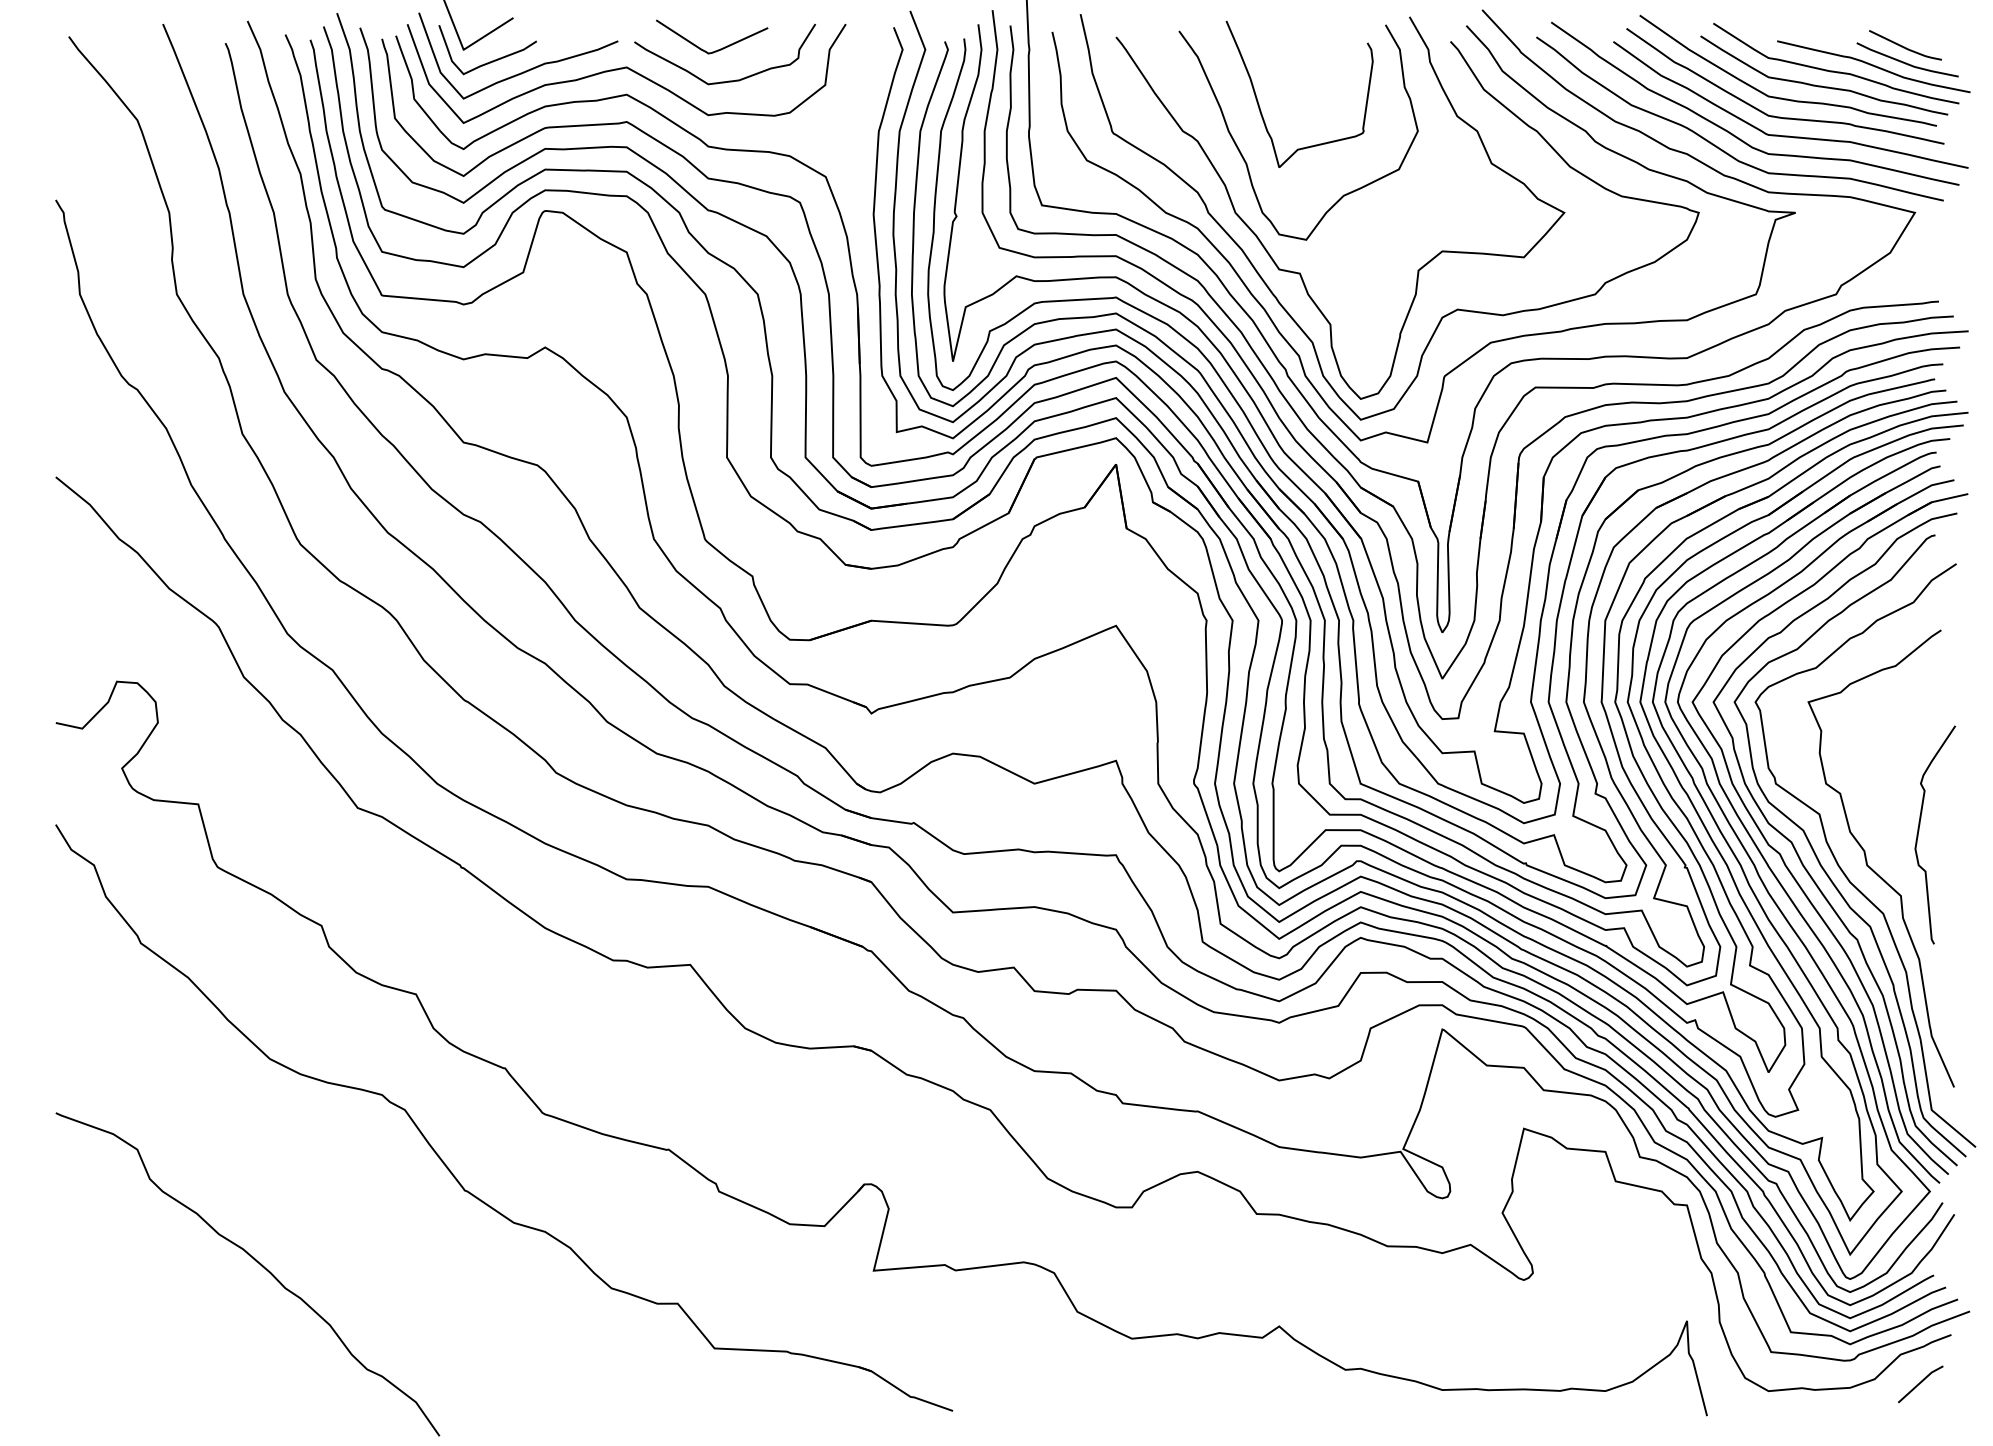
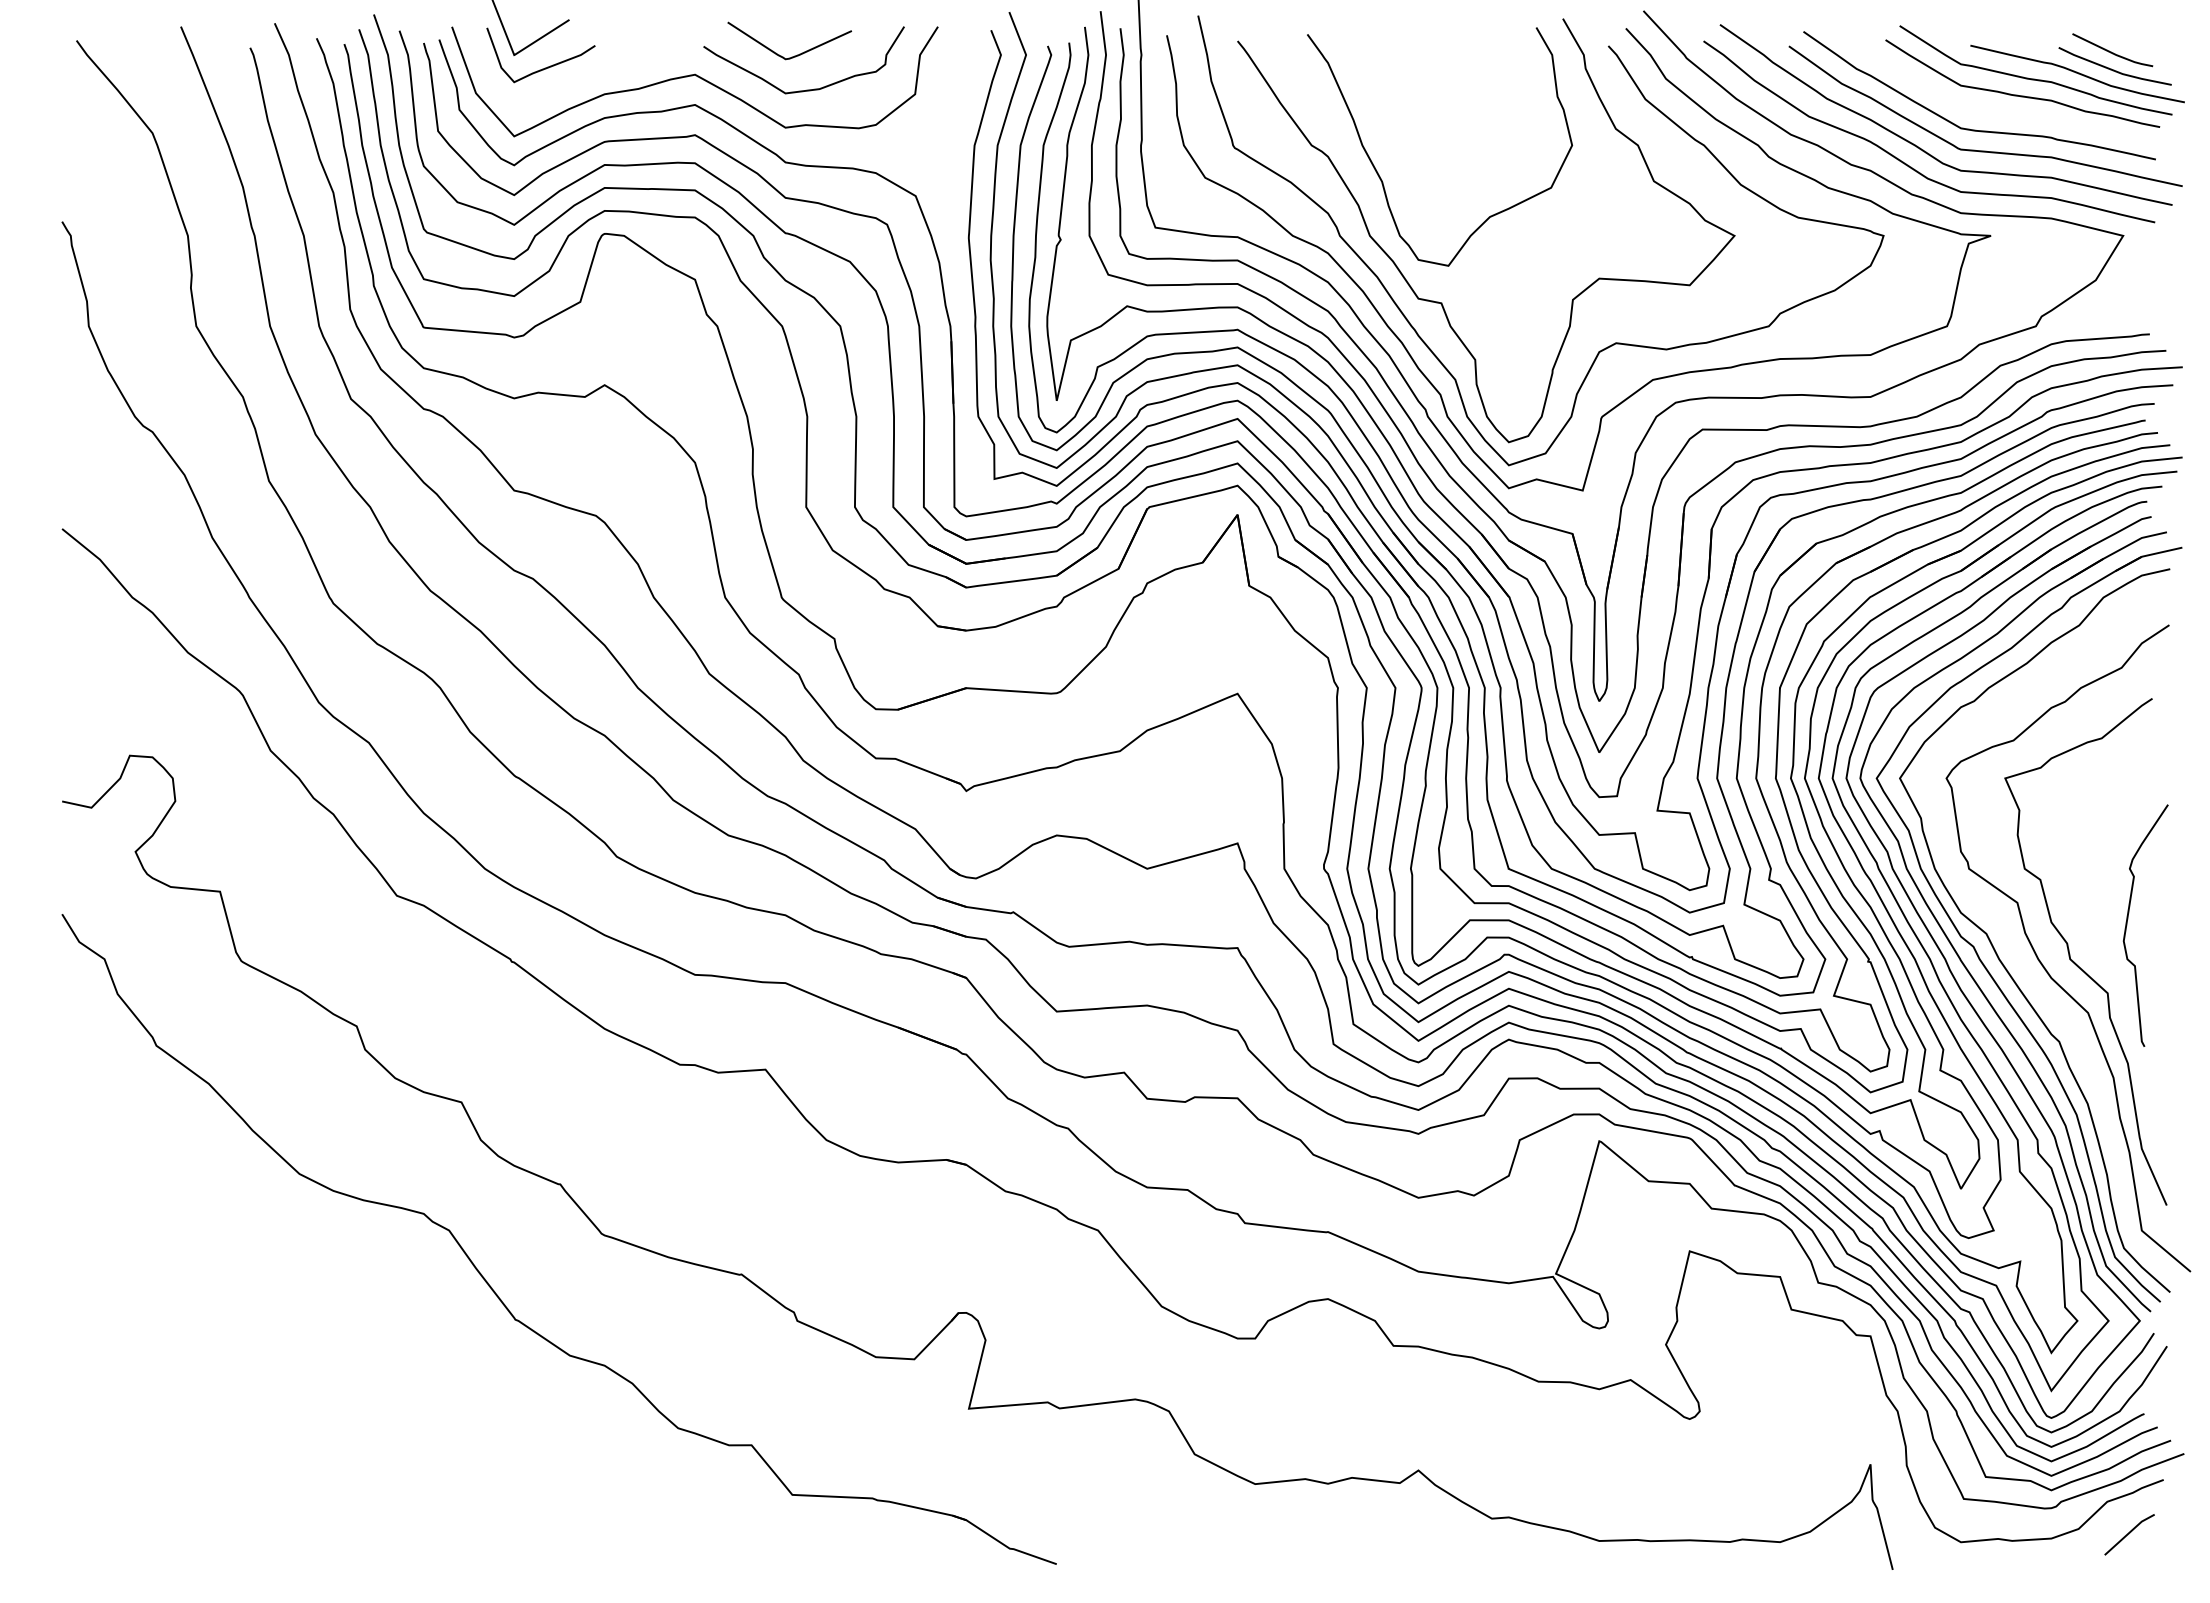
curve: (522, 71) -> (579, 79), removed
curve: (1783, 97) -> (1977, 108), removed
curve: (1260, 106) -> (1397, 118), removed
curve: (1819, 861) -> (2017, 954), removed
curve: (255, 1261) -> (283, 1398), removed

